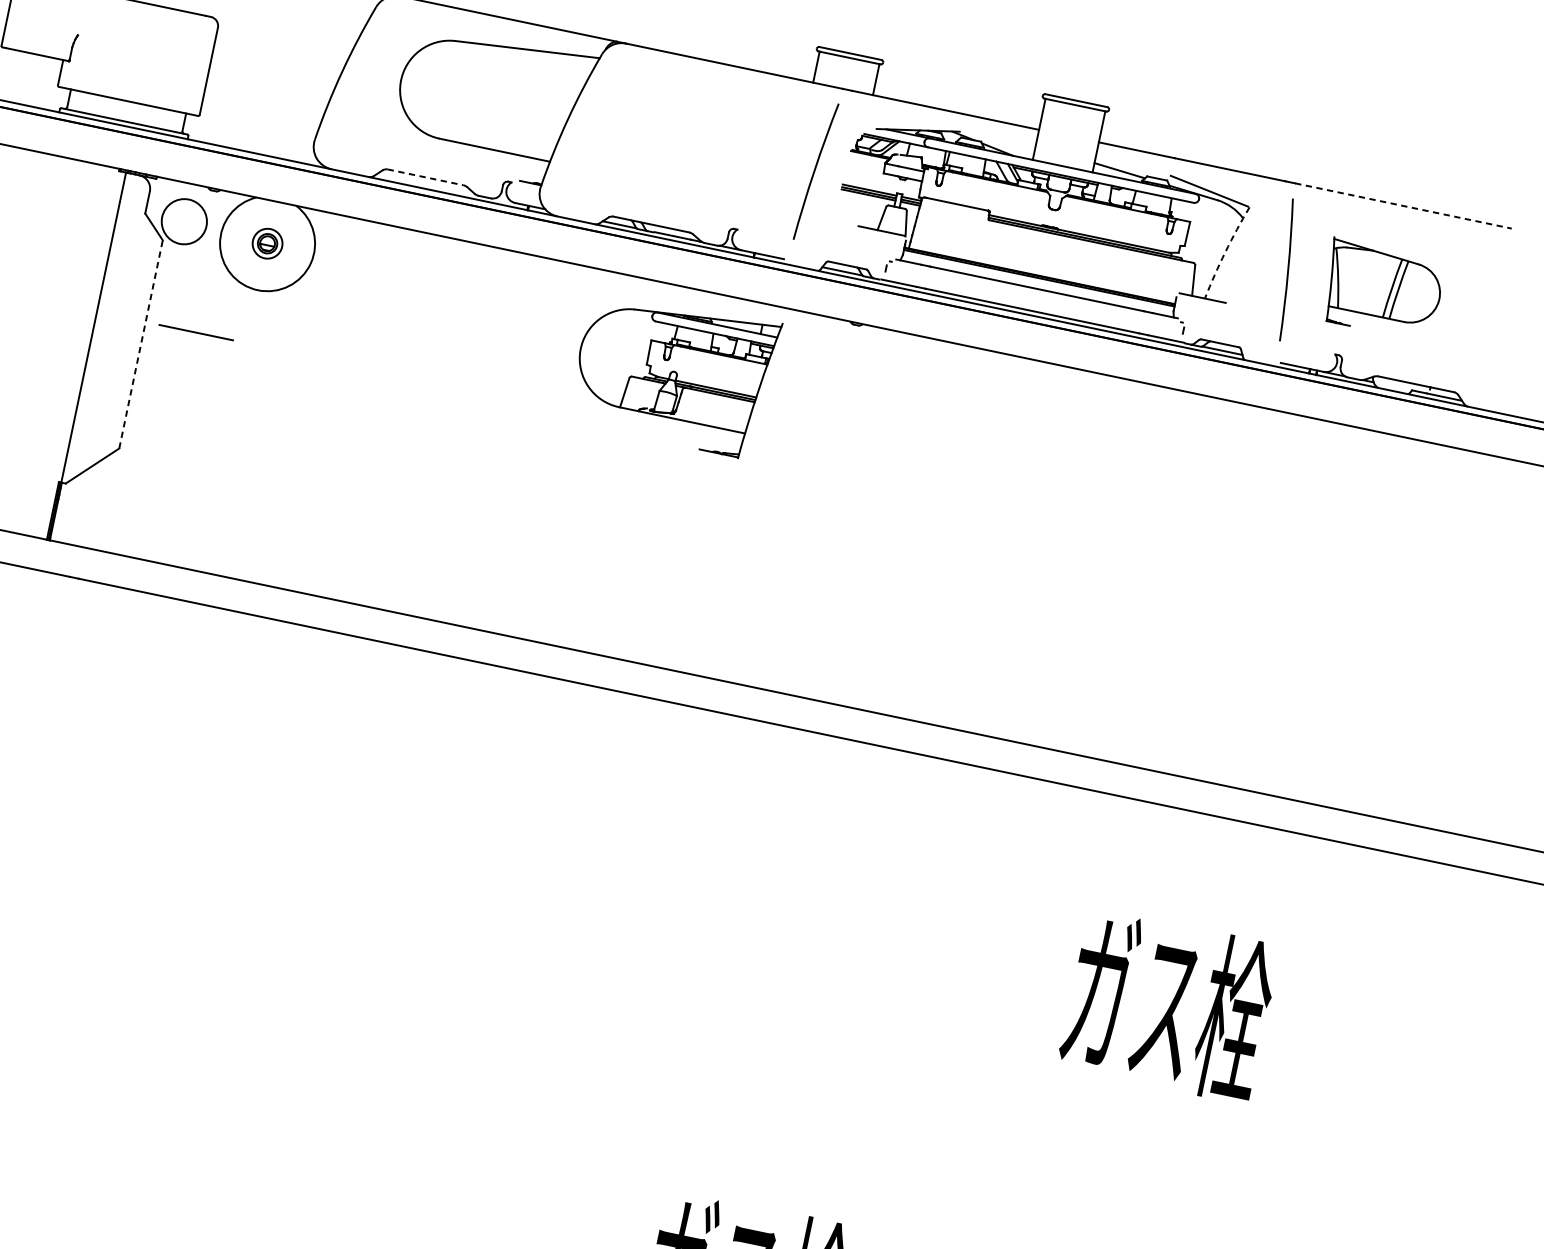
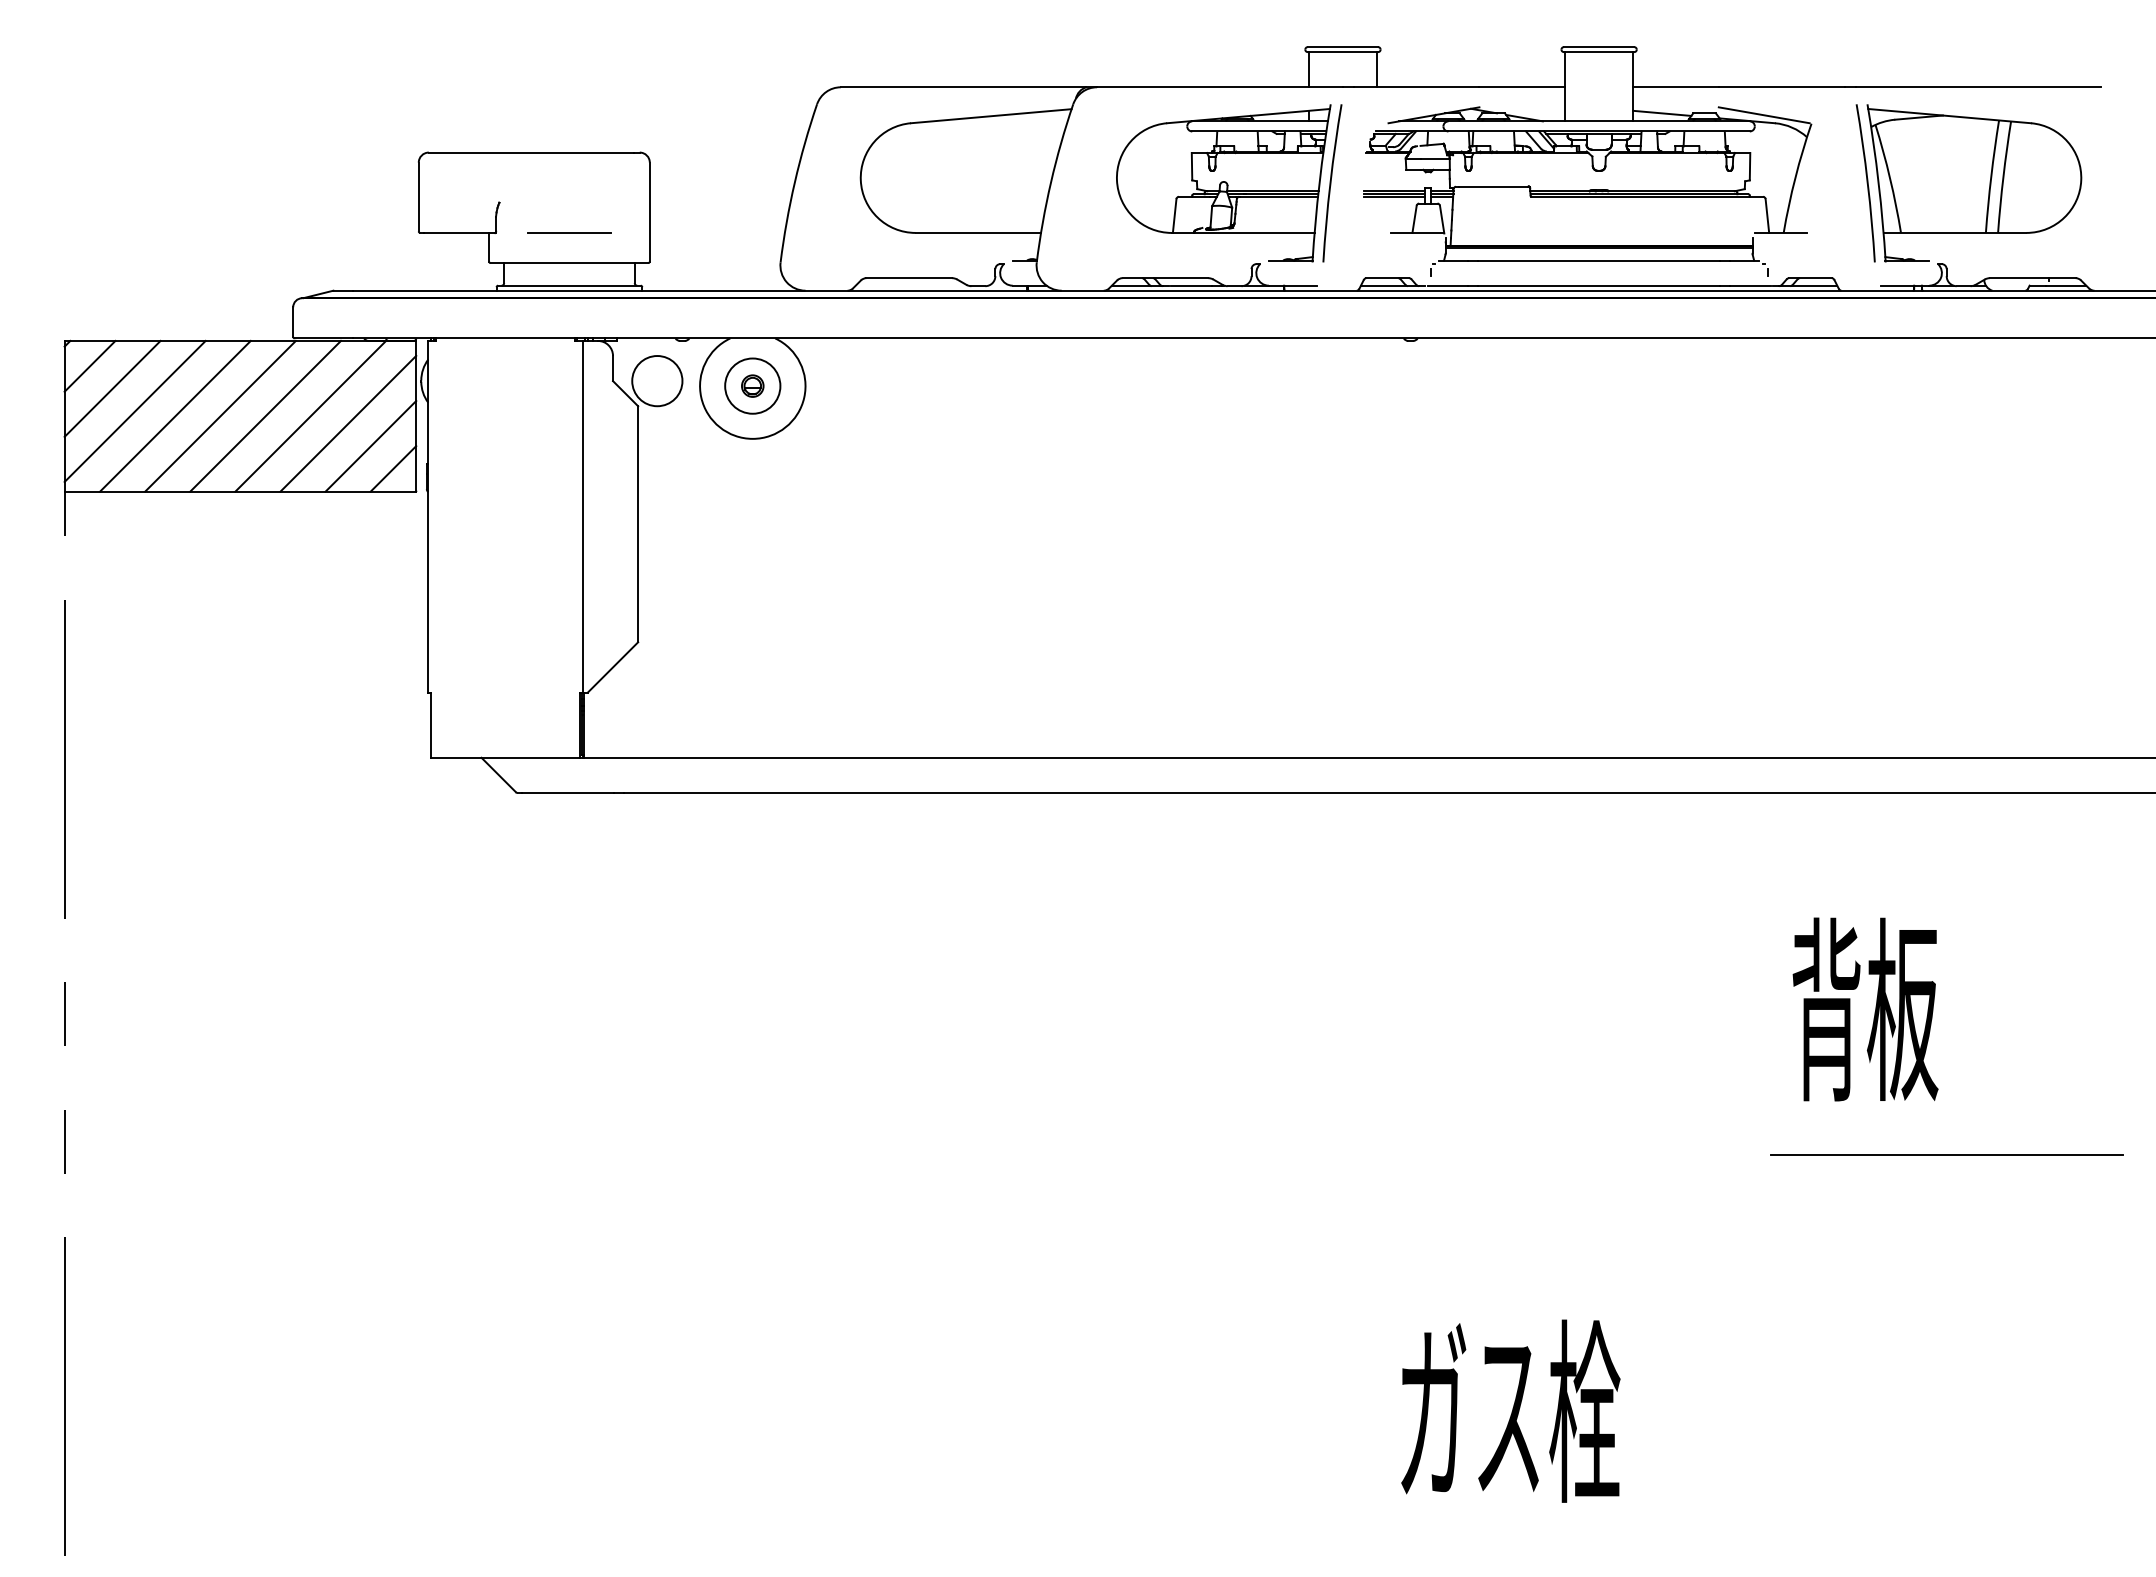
line: (425, 177) -> (909, 278), dashed -> solid
line: (1403, 206) -> (1978, 87), dashed -> solid
circle: (267, 243) -> (752, 385), size x1.67
arc: (1225, 251) -> (1795, 177), dashed -> solid
part: (1382, 290) -> (1974, 183), size x1.67
line: (196, 332) -> (569, 232), moved
line: (141, 343) -> (638, 523), dashed -> solid
part: (673, 373) -> (1223, 183), moved
text: (1167, 1005) -> (1903, 1009), ガス栓 -> 背板
line: (1178, 1142) -> (1946, 1155), added

